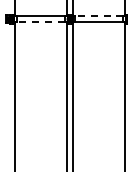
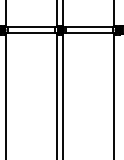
line: (98, 16) -> (88, 27), dashed -> solid
line: (40, 22) -> (31, 33), dashed -> solid

